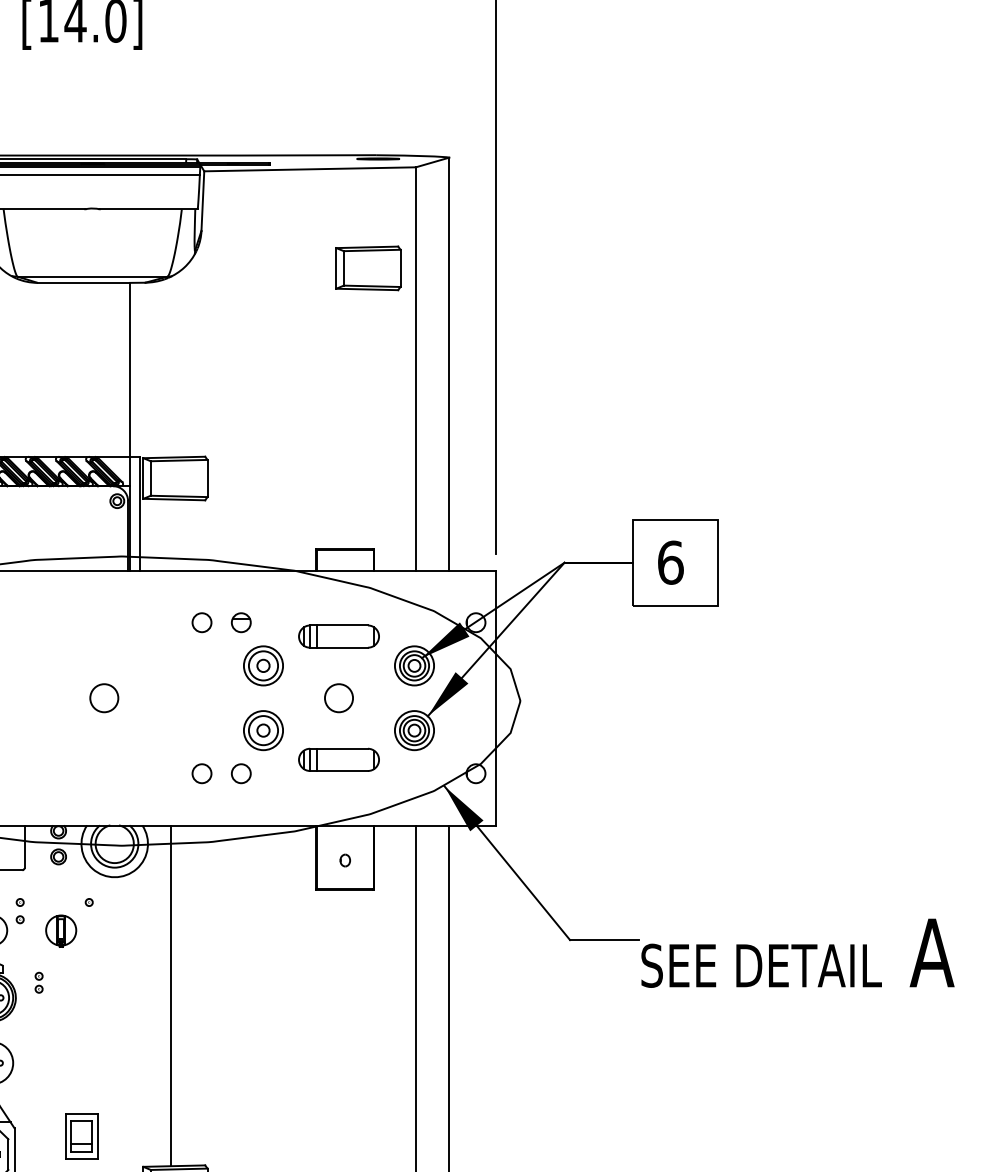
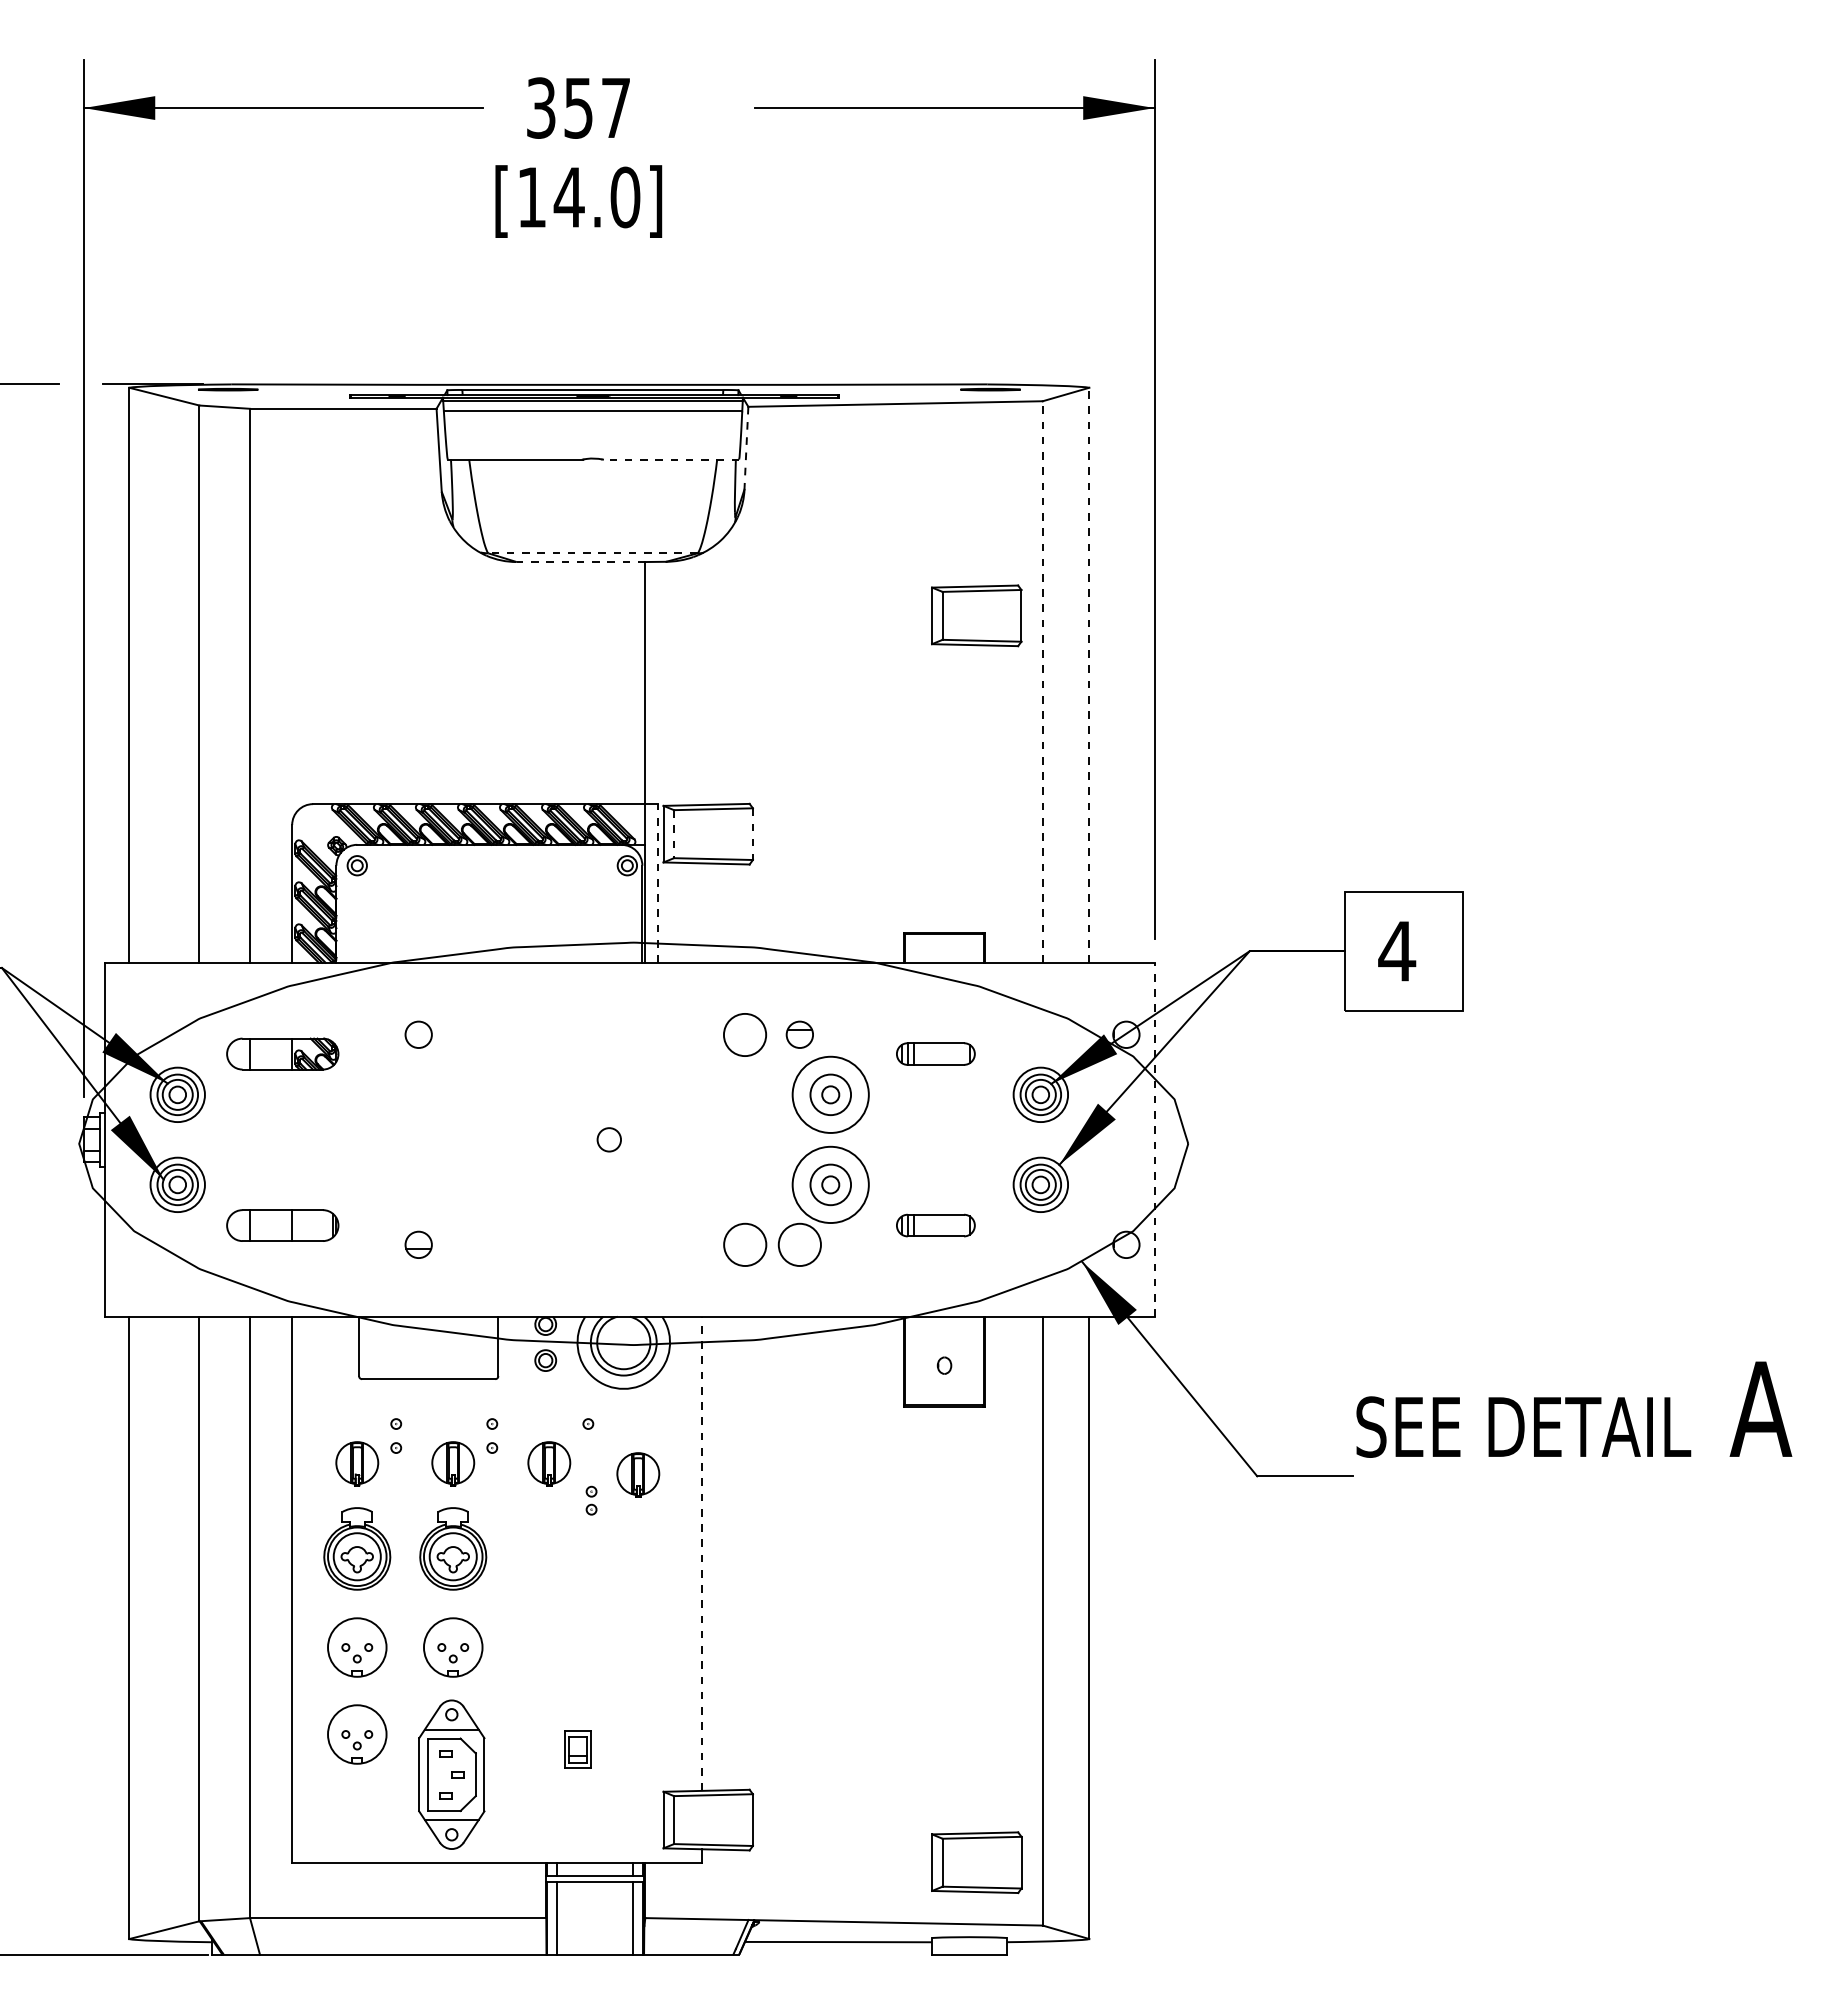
line: (202, 201) -> (746, 448), solid -> dashed
line: (148, 209) -> (670, 459), solid -> dashed
part: (368, 268) -> (976, 615), moved
line: (92, 276) -> (592, 553), solid -> dashed
line: (83, 283) -> (580, 562), solid -> dashed
line: (449, 364) -> (1089, 675), solid -> dashed
line: (415, 369) -> (1042, 682), solid -> dashed
line: (151, 478) -> (674, 834), solid -> dashed
line: (207, 478) -> (752, 834), solid -> dashed
line: (139, 513) -> (658, 882), solid -> dashed
text: (670, 562) -> (1397, 951), 6 -> 4
circle: (202, 622) -> (745, 1034), size x1.6
part: (338, 636) -> (935, 1053), size x0.7
circle: (263, 665) -> (830, 1094), size x1.4
circle: (103, 697) -> (608, 1139), size x0.6
circle: (338, 697) -> (935, 1139), removed
line: (496, 697) -> (1154, 1139), solid -> dashed
circle: (263, 730) -> (830, 1184), size x1.4
part: (338, 759) -> (935, 1225), size x0.7
circle: (202, 773) -> (745, 1244), size x1.6
circle: (241, 773) -> (799, 1244), size x1.6
part: (125, 938) -> (638, 1474), added
text: (798, 953) -> (1574, 1409), moved
part: (39, 982) -> (591, 1500), moved
line: (170, 995) -> (701, 1553), solid -> dashed
part: (81, 1136) -> (577, 1749), size x0.6

